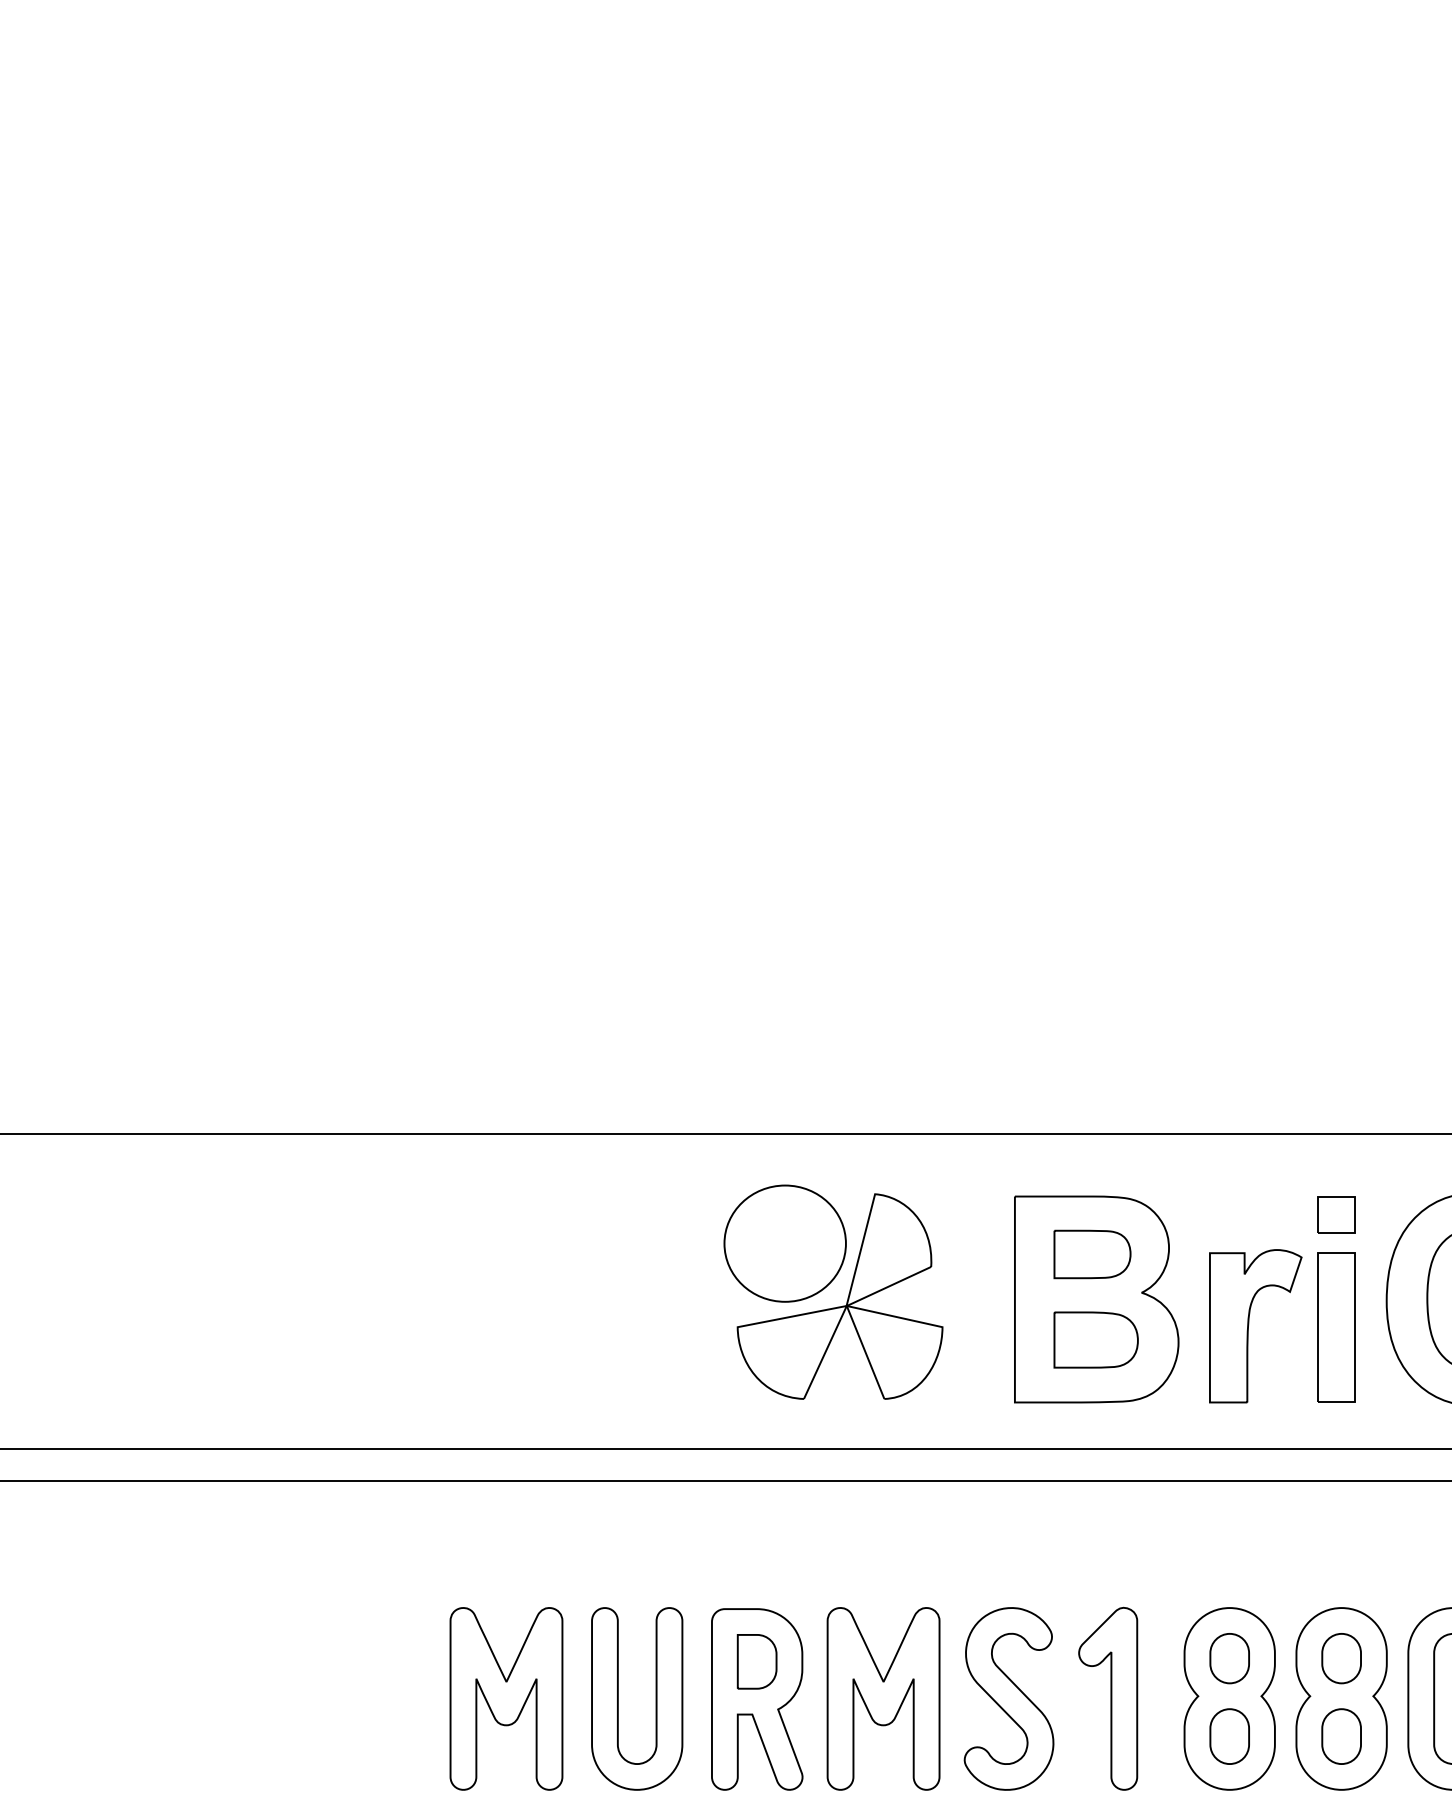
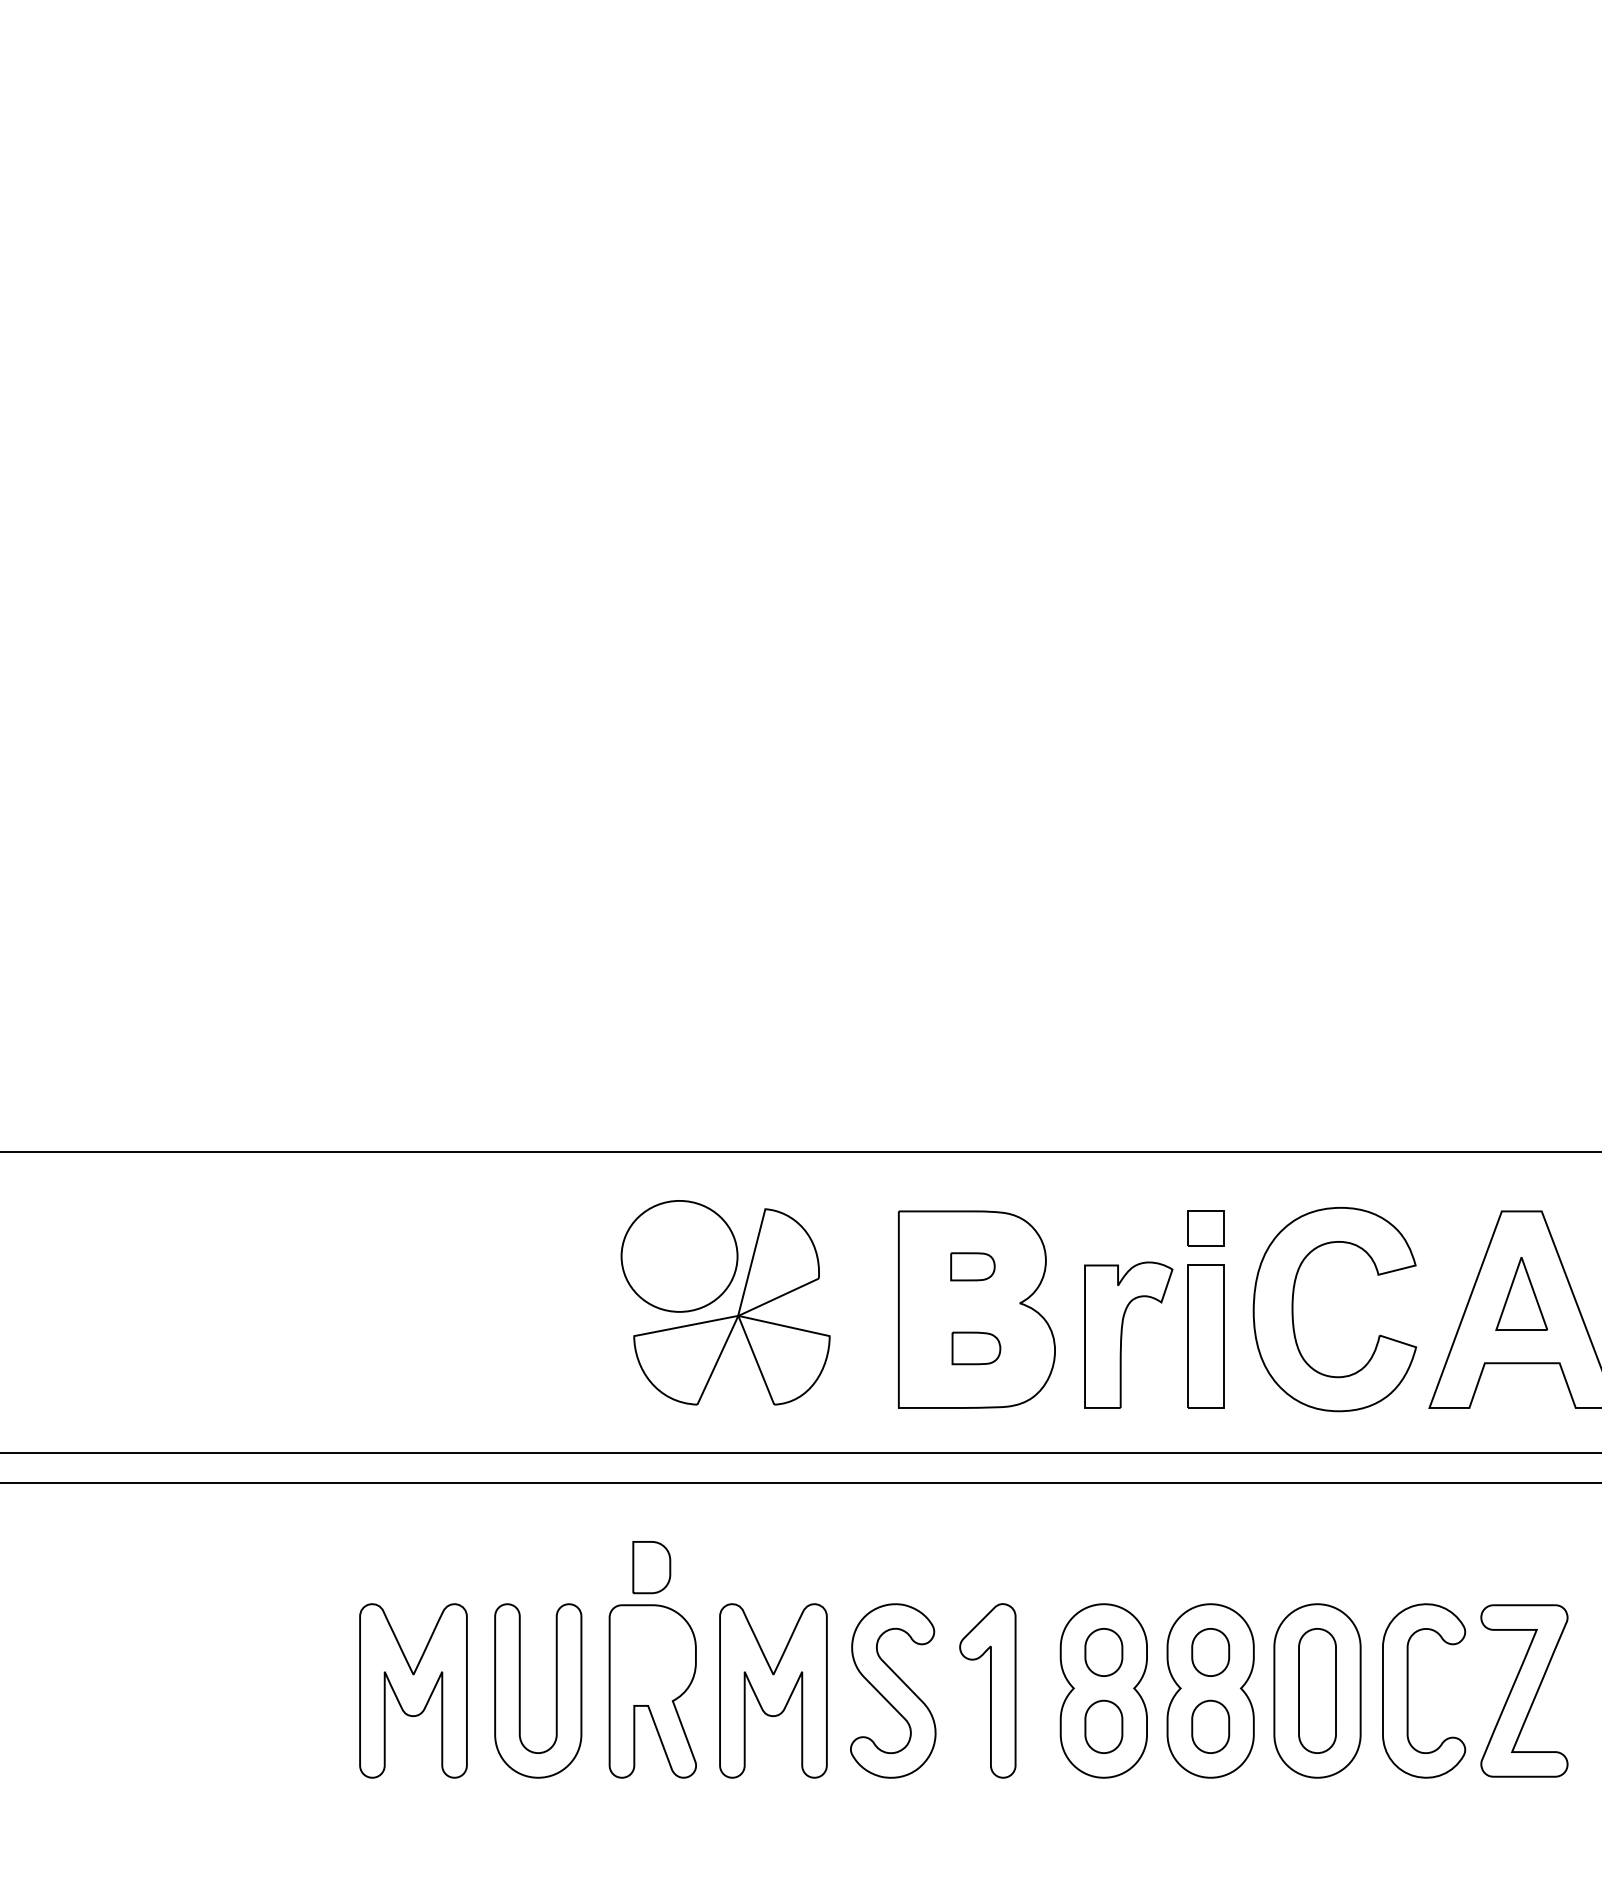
part: (1092, 1254) -> (972, 1266), size x0.6
part: (1096, 1340) -> (976, 1348), size x0.6
part: (756, 1661) -> (651, 1567), moved

